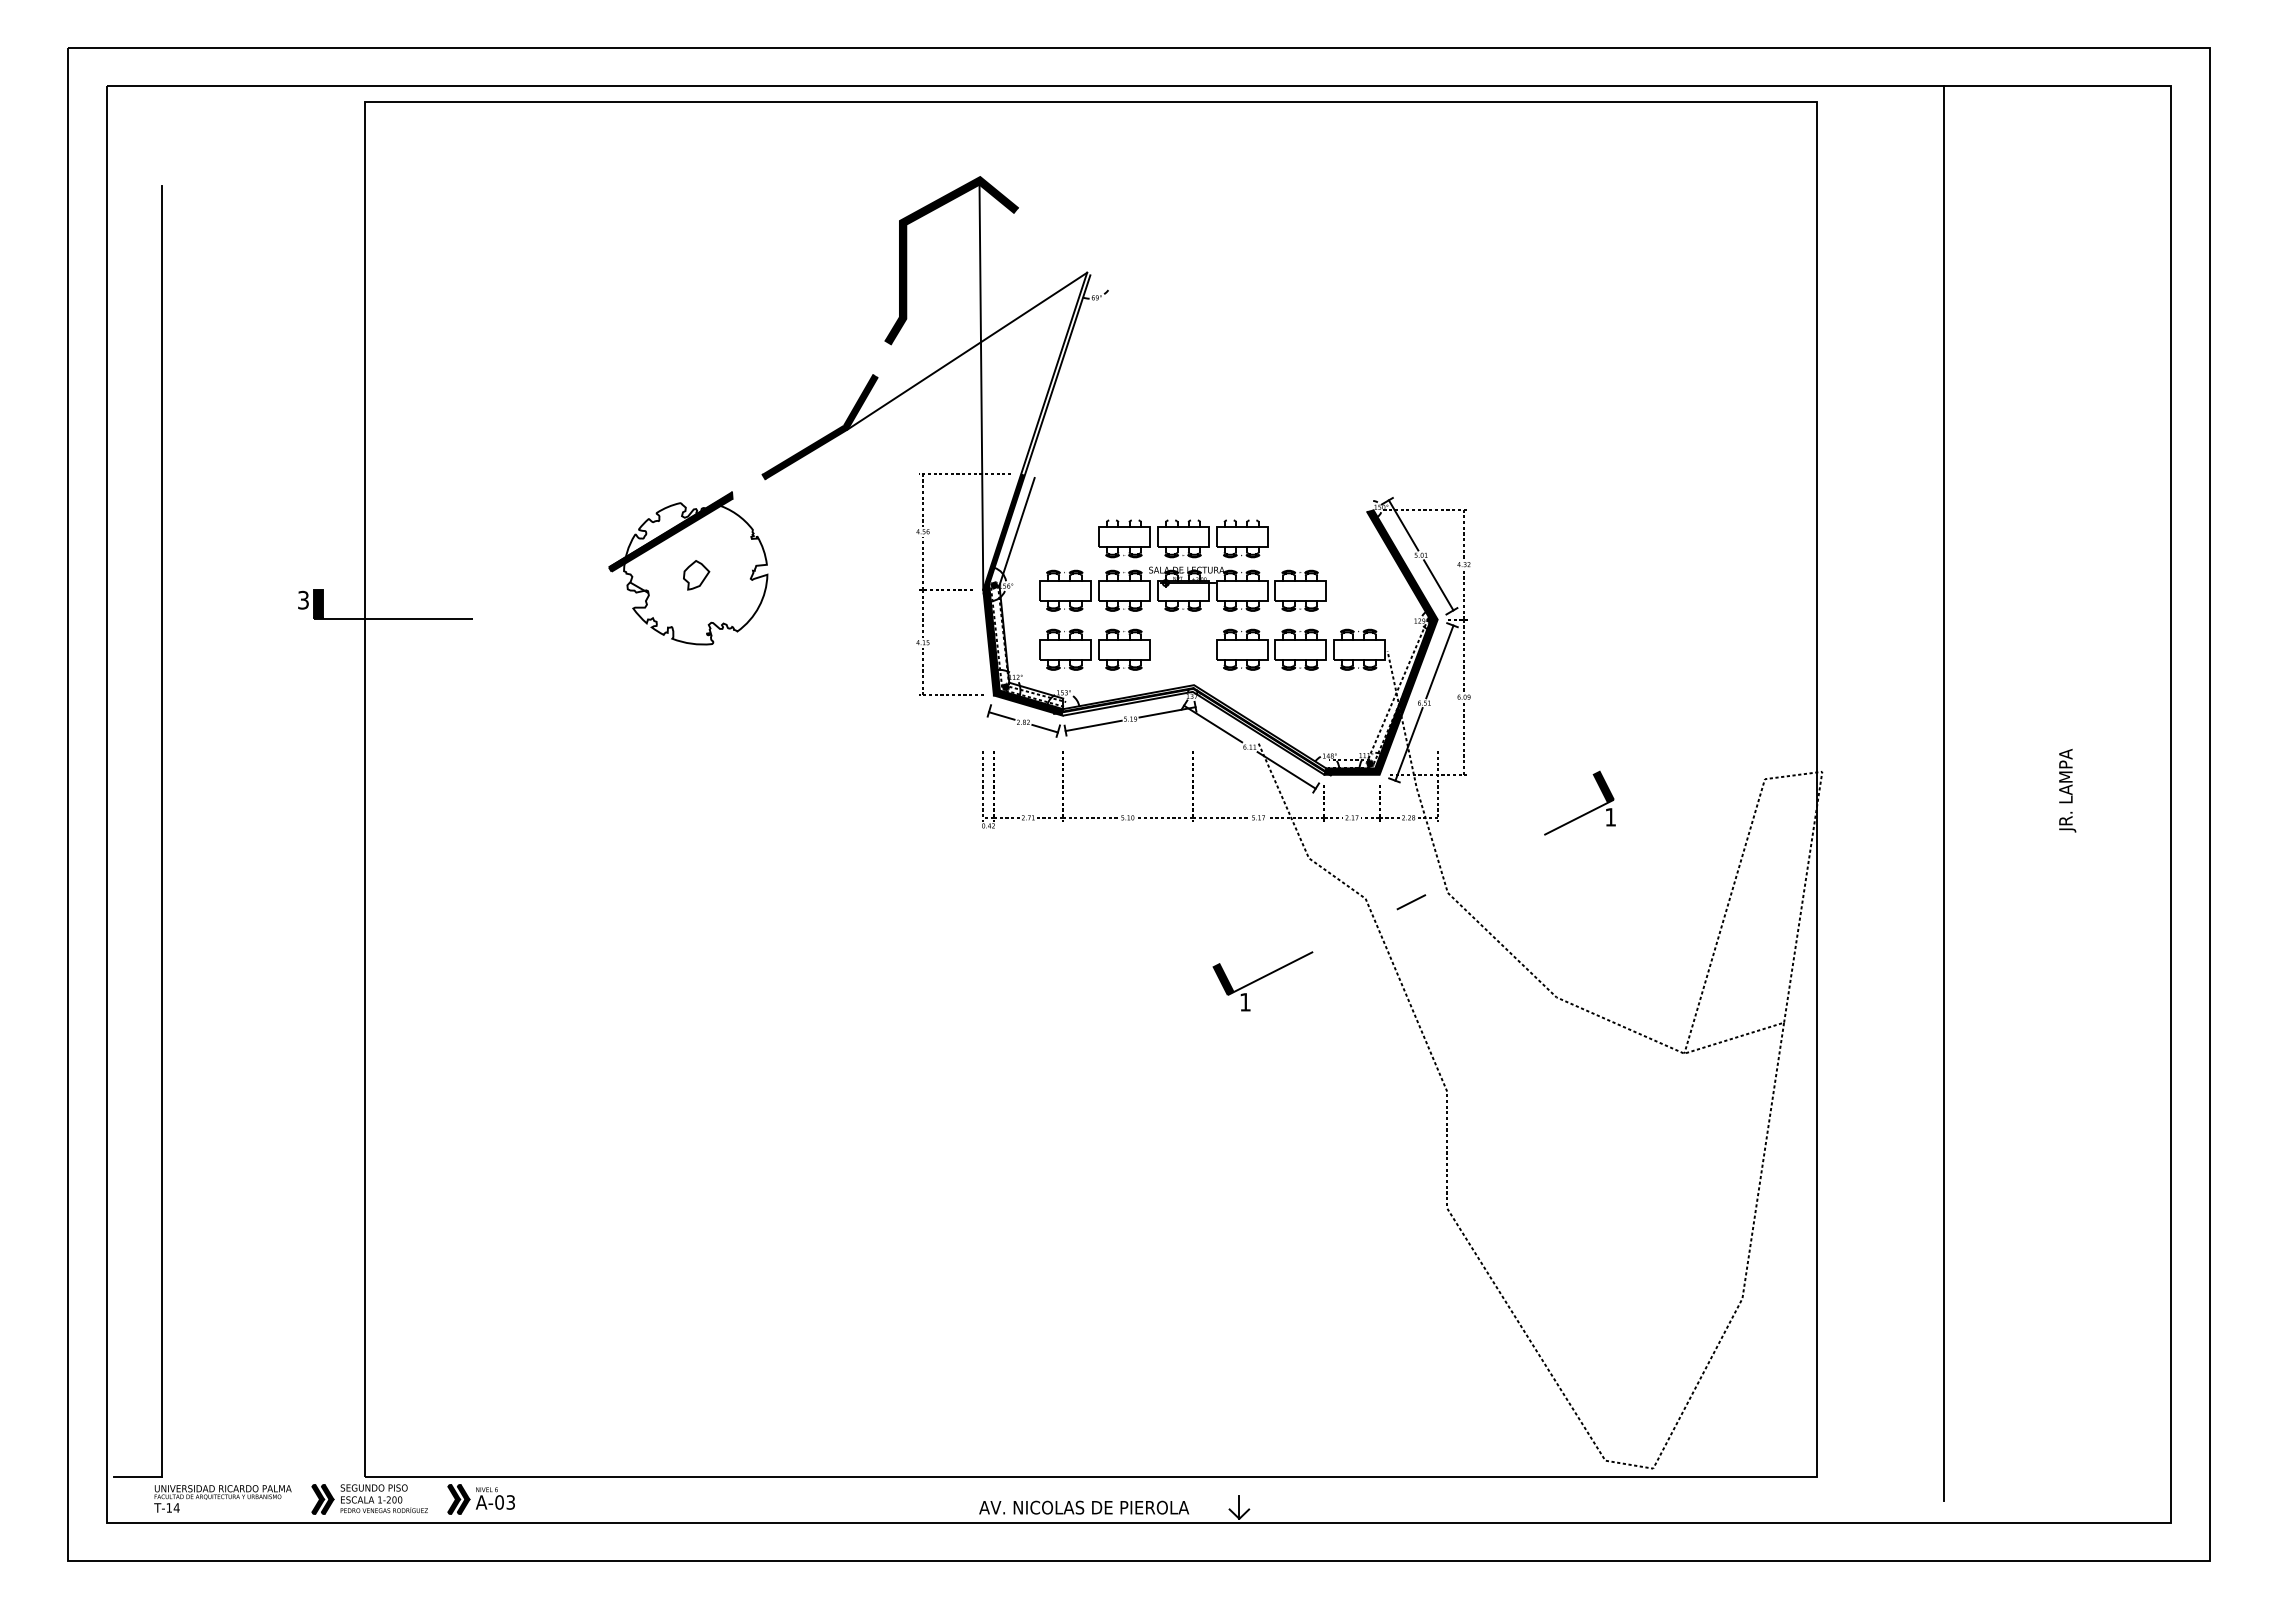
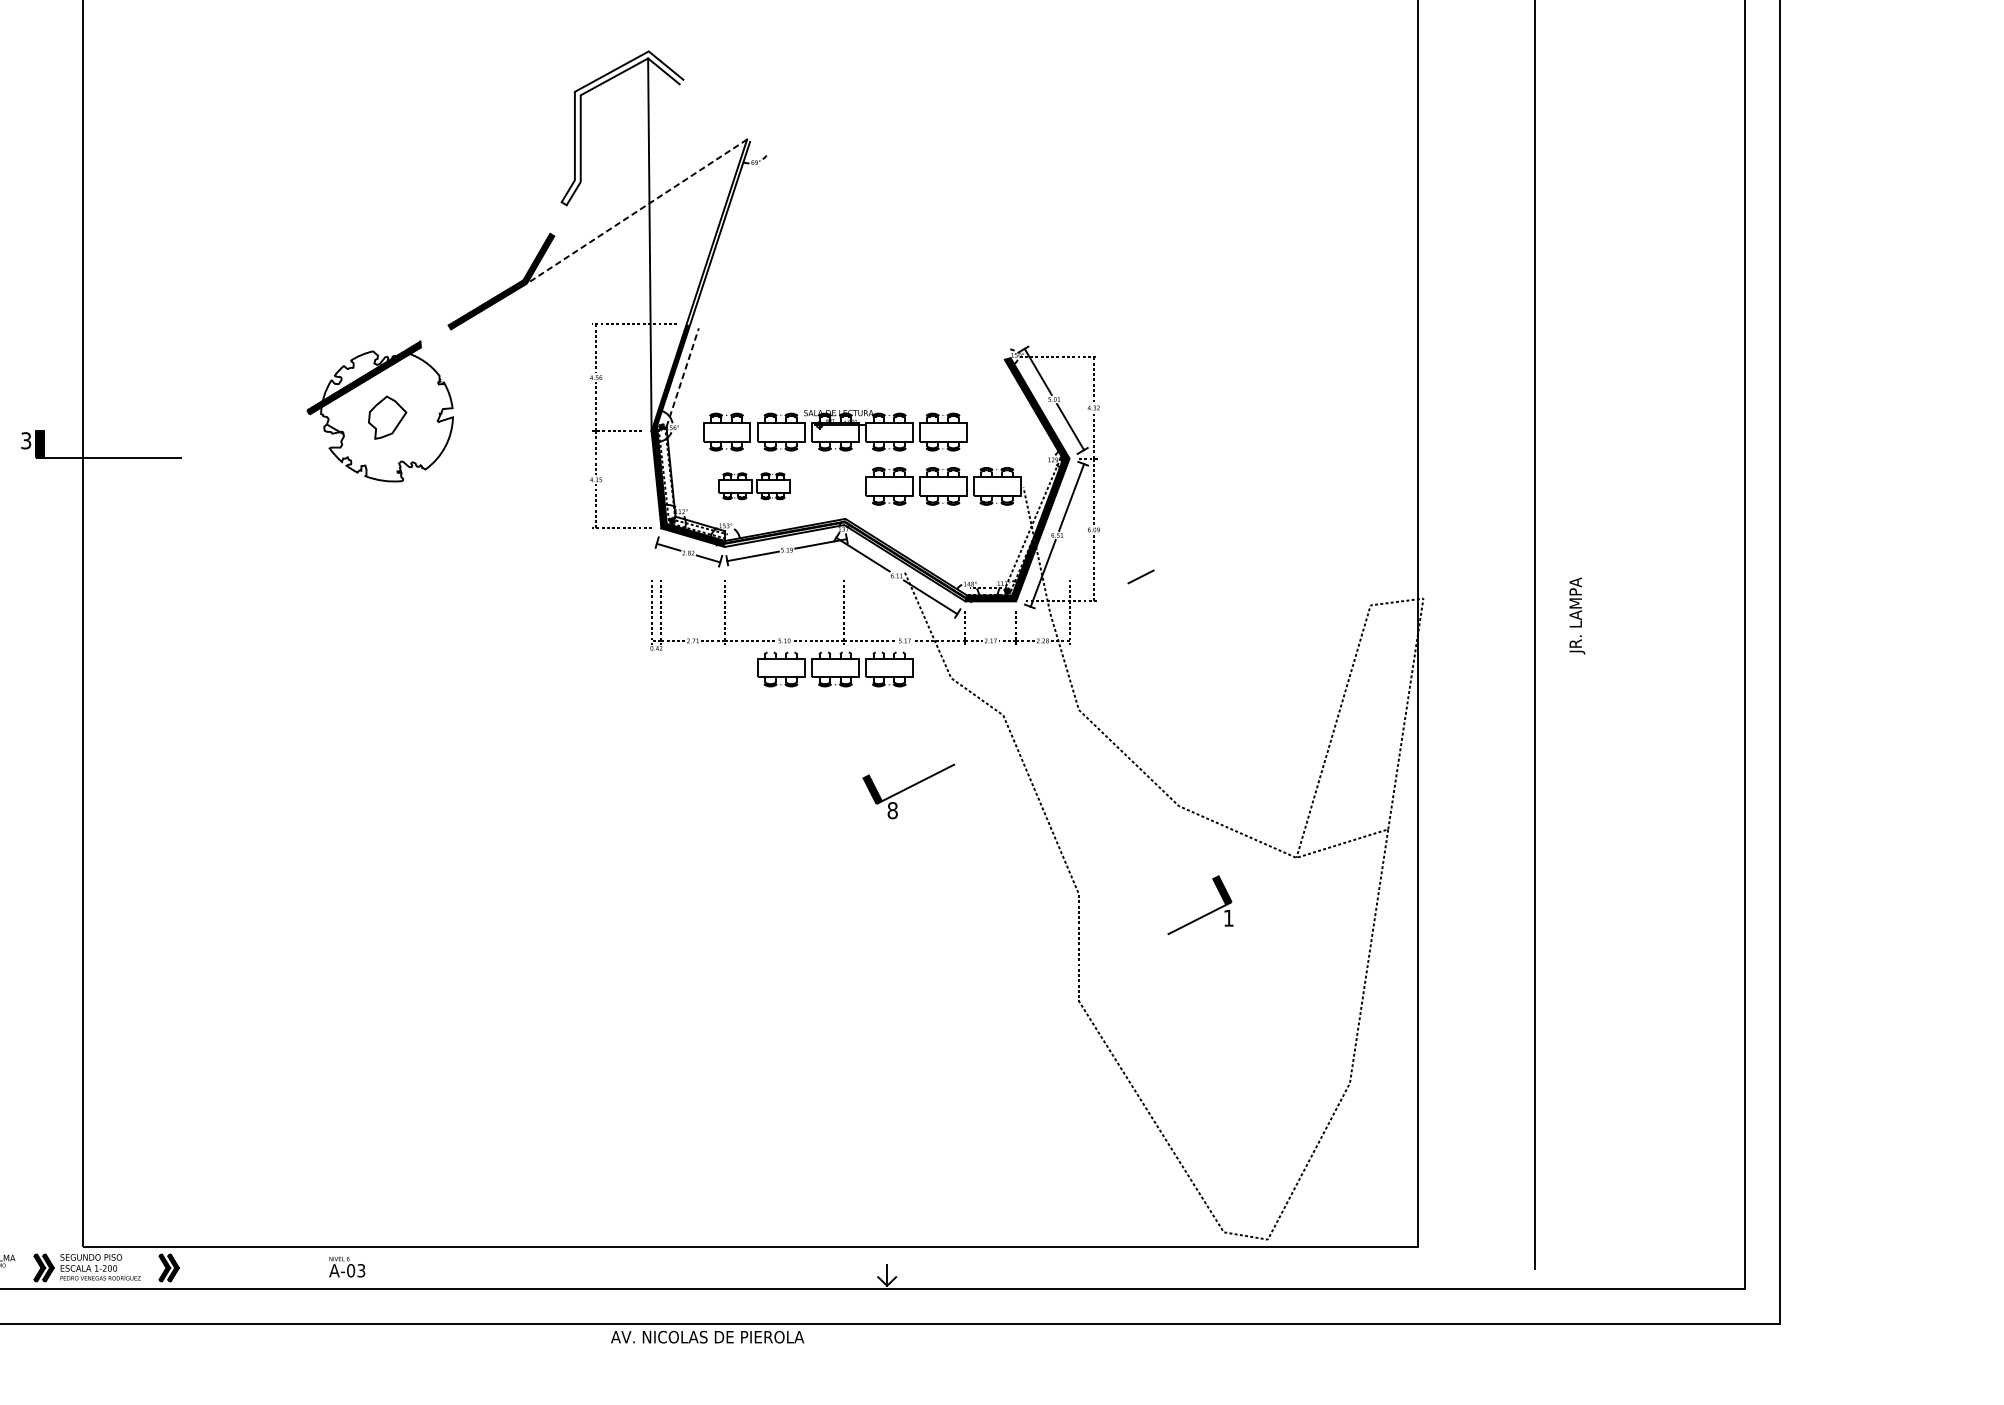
fill: (951, 260) -> (622, 128), removed
line: (967, 351) -> (637, 211), solid -> dashed
line: (1017, 531) -> (683, 377), solid -> dashed
part: (1183, 538) -> (835, 669), moved
part: (696, 575) -> (387, 418), size x1.6
part: (1094, 649) -> (753, 486), size x0.7
text: (2067, 790) -> (1577, 615), moved
part: (1584, 813) -> (1204, 914), moved
line: (1411, 902) -> (1141, 577), moved
text: (1244, 1001) -> (891, 809), 1 -> 8
text: (494, 1498) -> (346, 1267), moved
text: (1084, 1507) -> (707, 1337), moved

